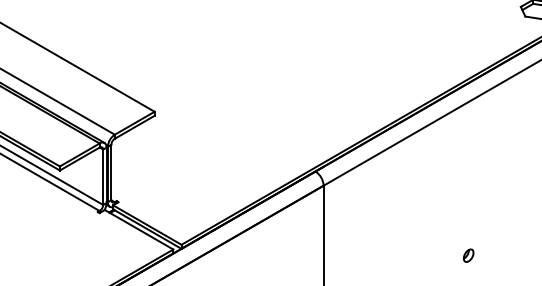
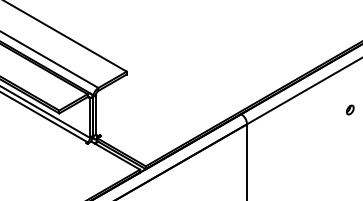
part: (468, 255) -> (350, 109), moved

